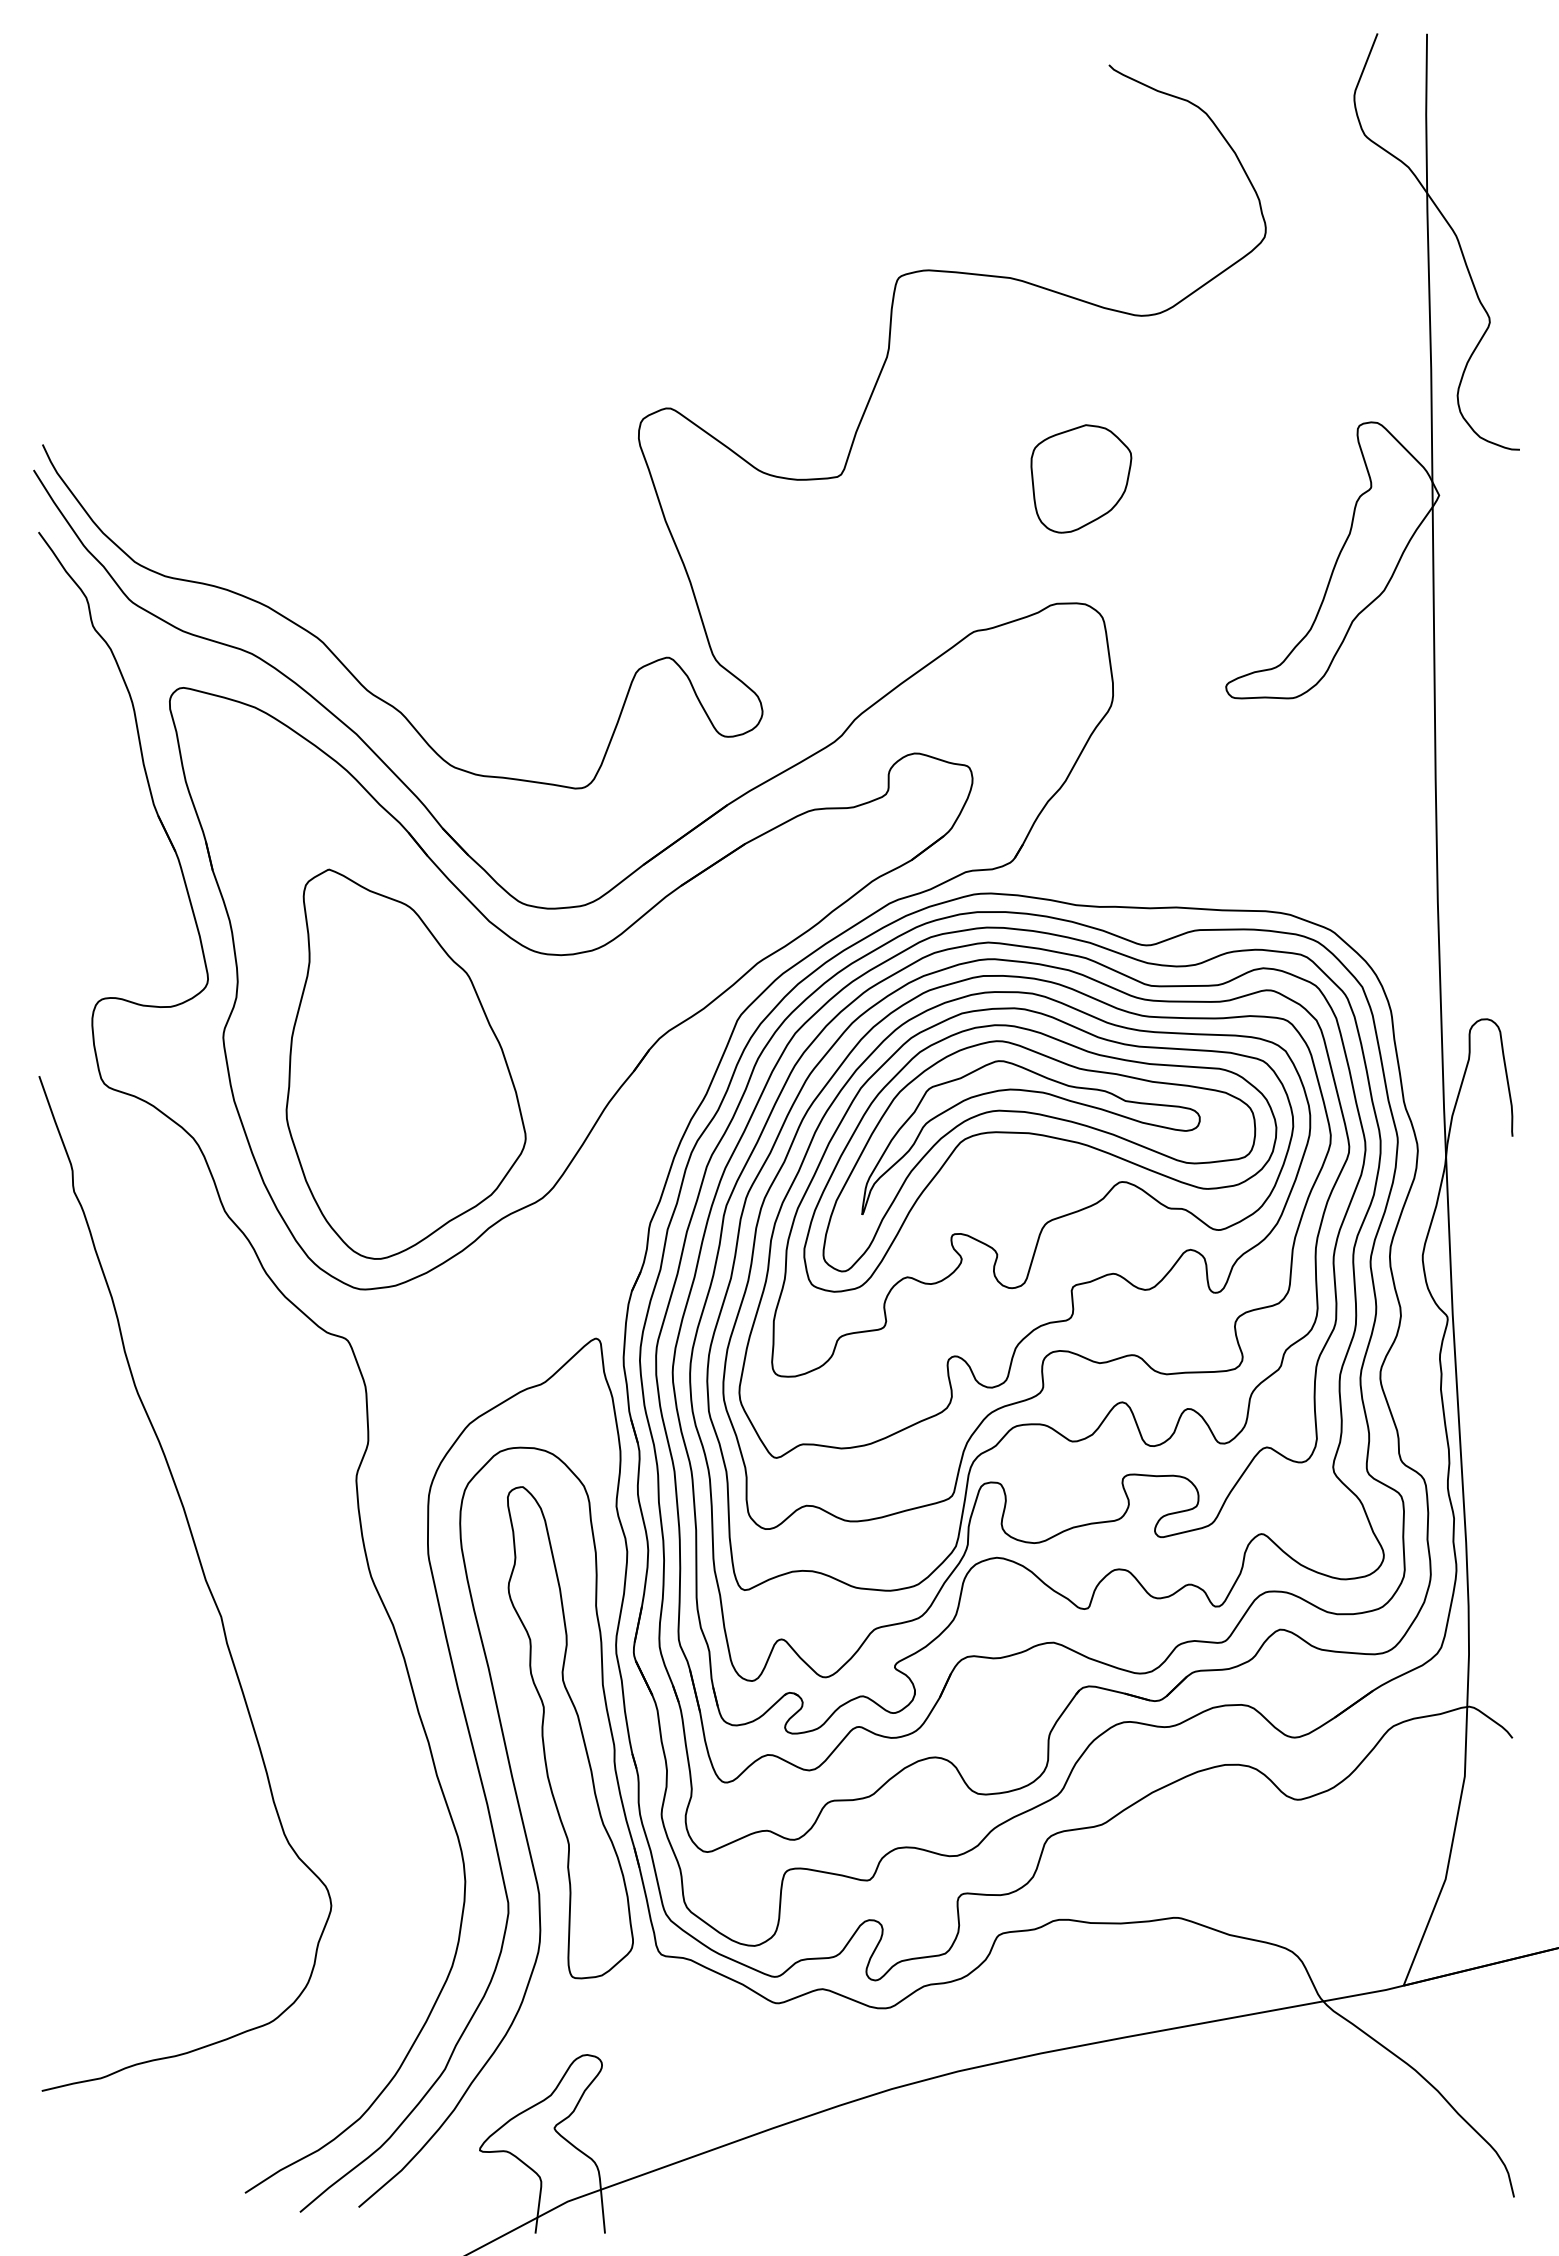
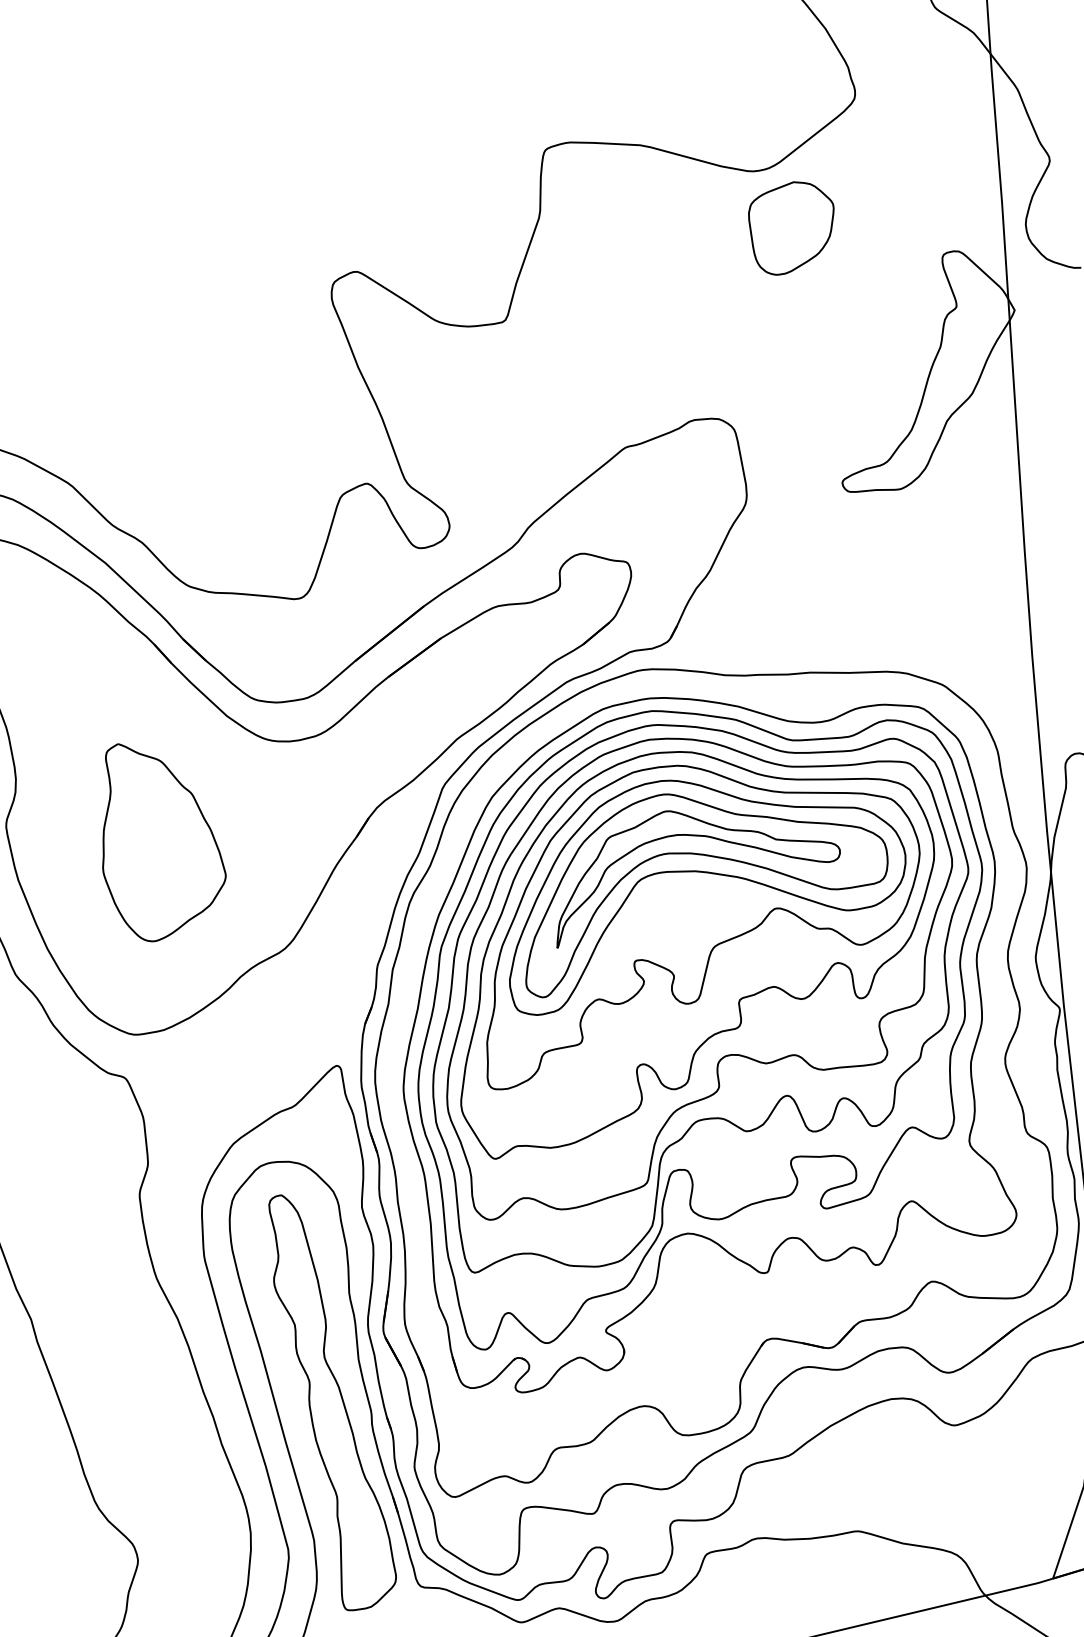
part: (1081, 478) -> (792, 227), moved
part: (405, 1063) -> (162, 840), size x0.6
part: (1030, 1347) -> (706, 1053), removed

